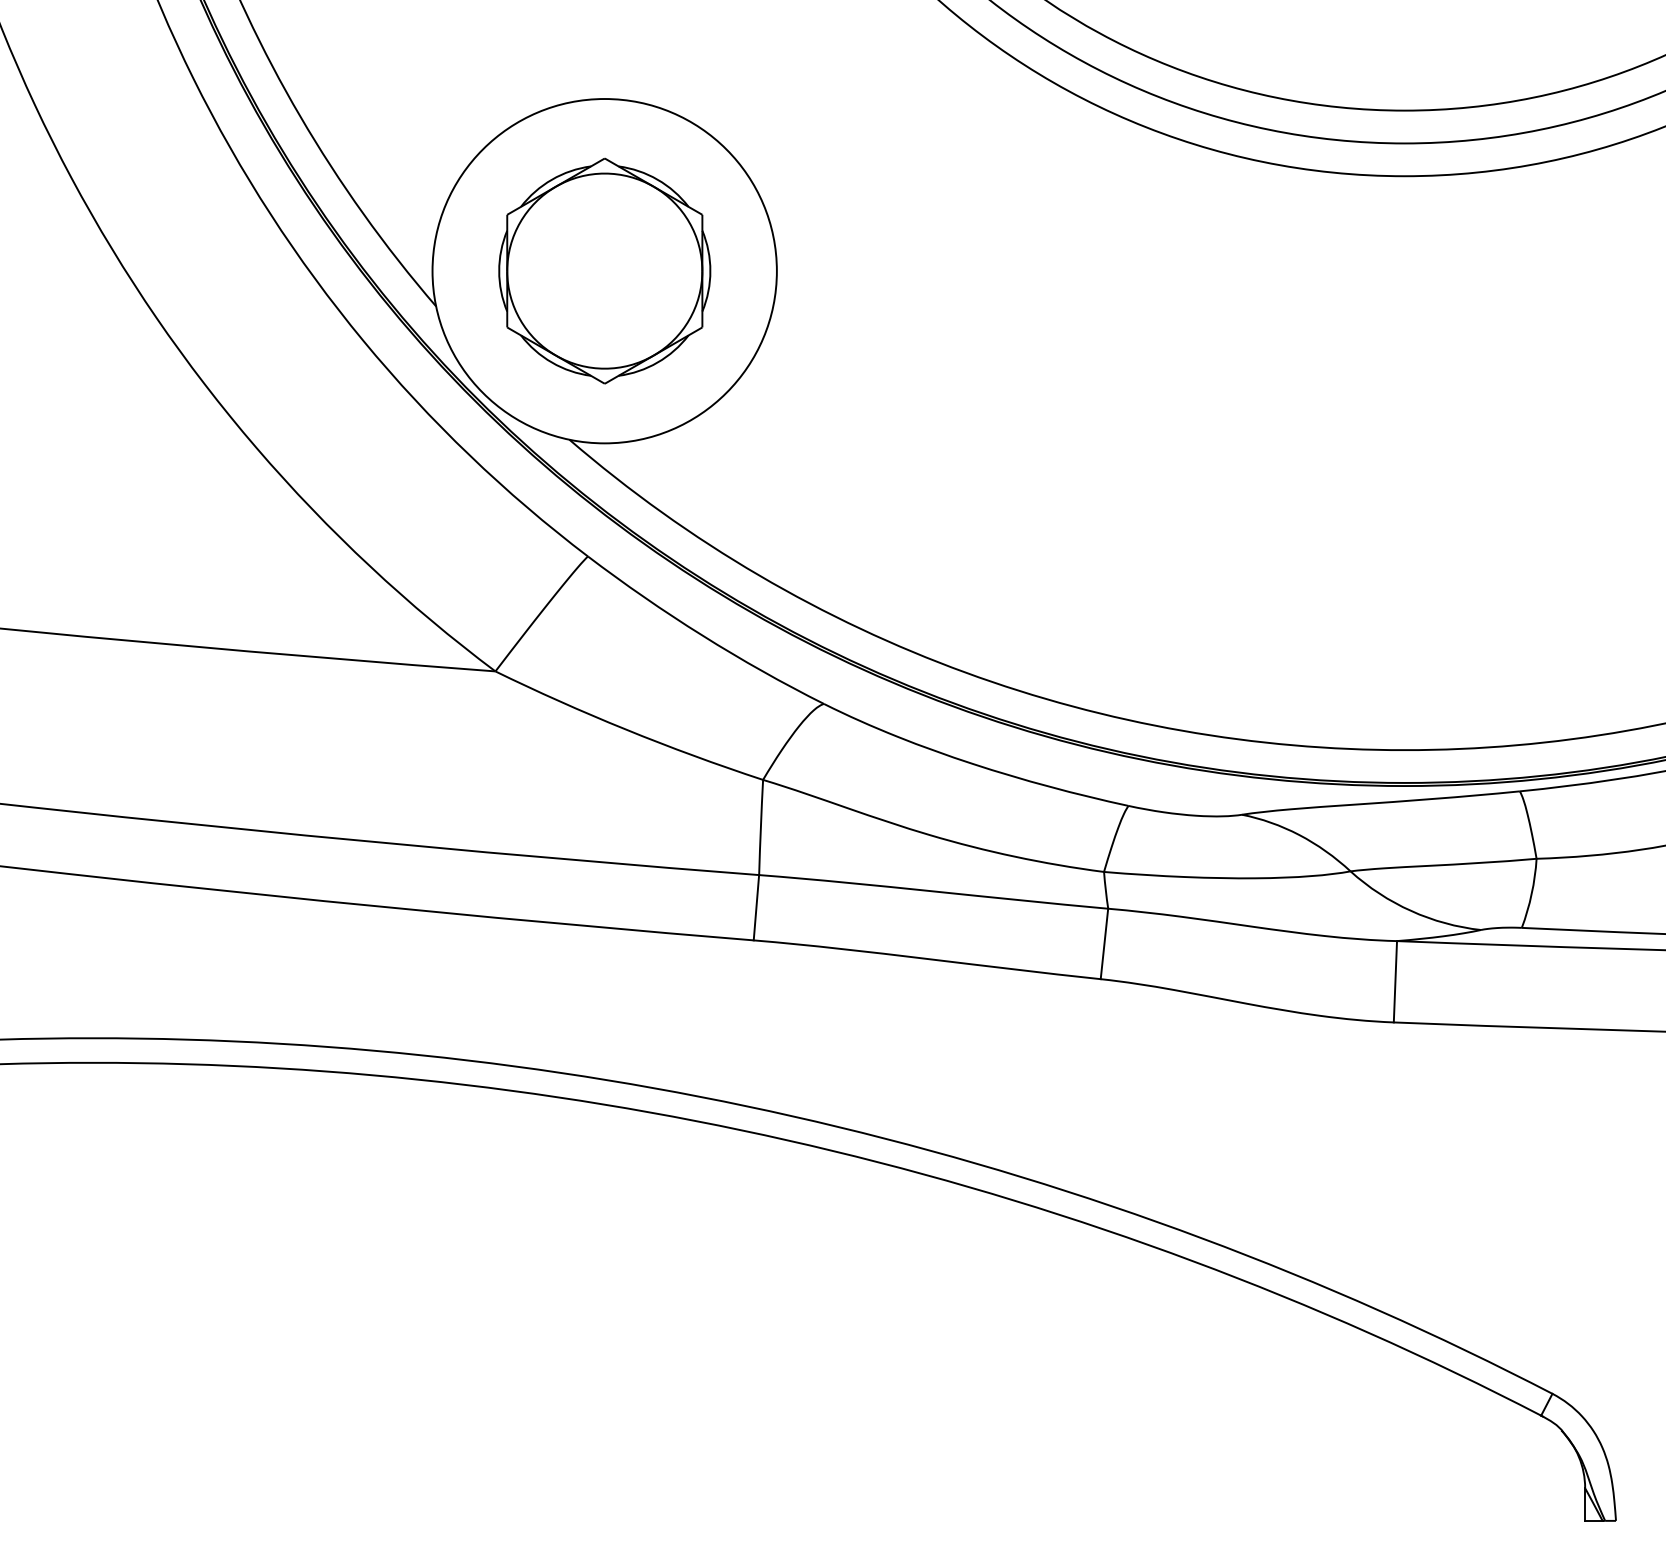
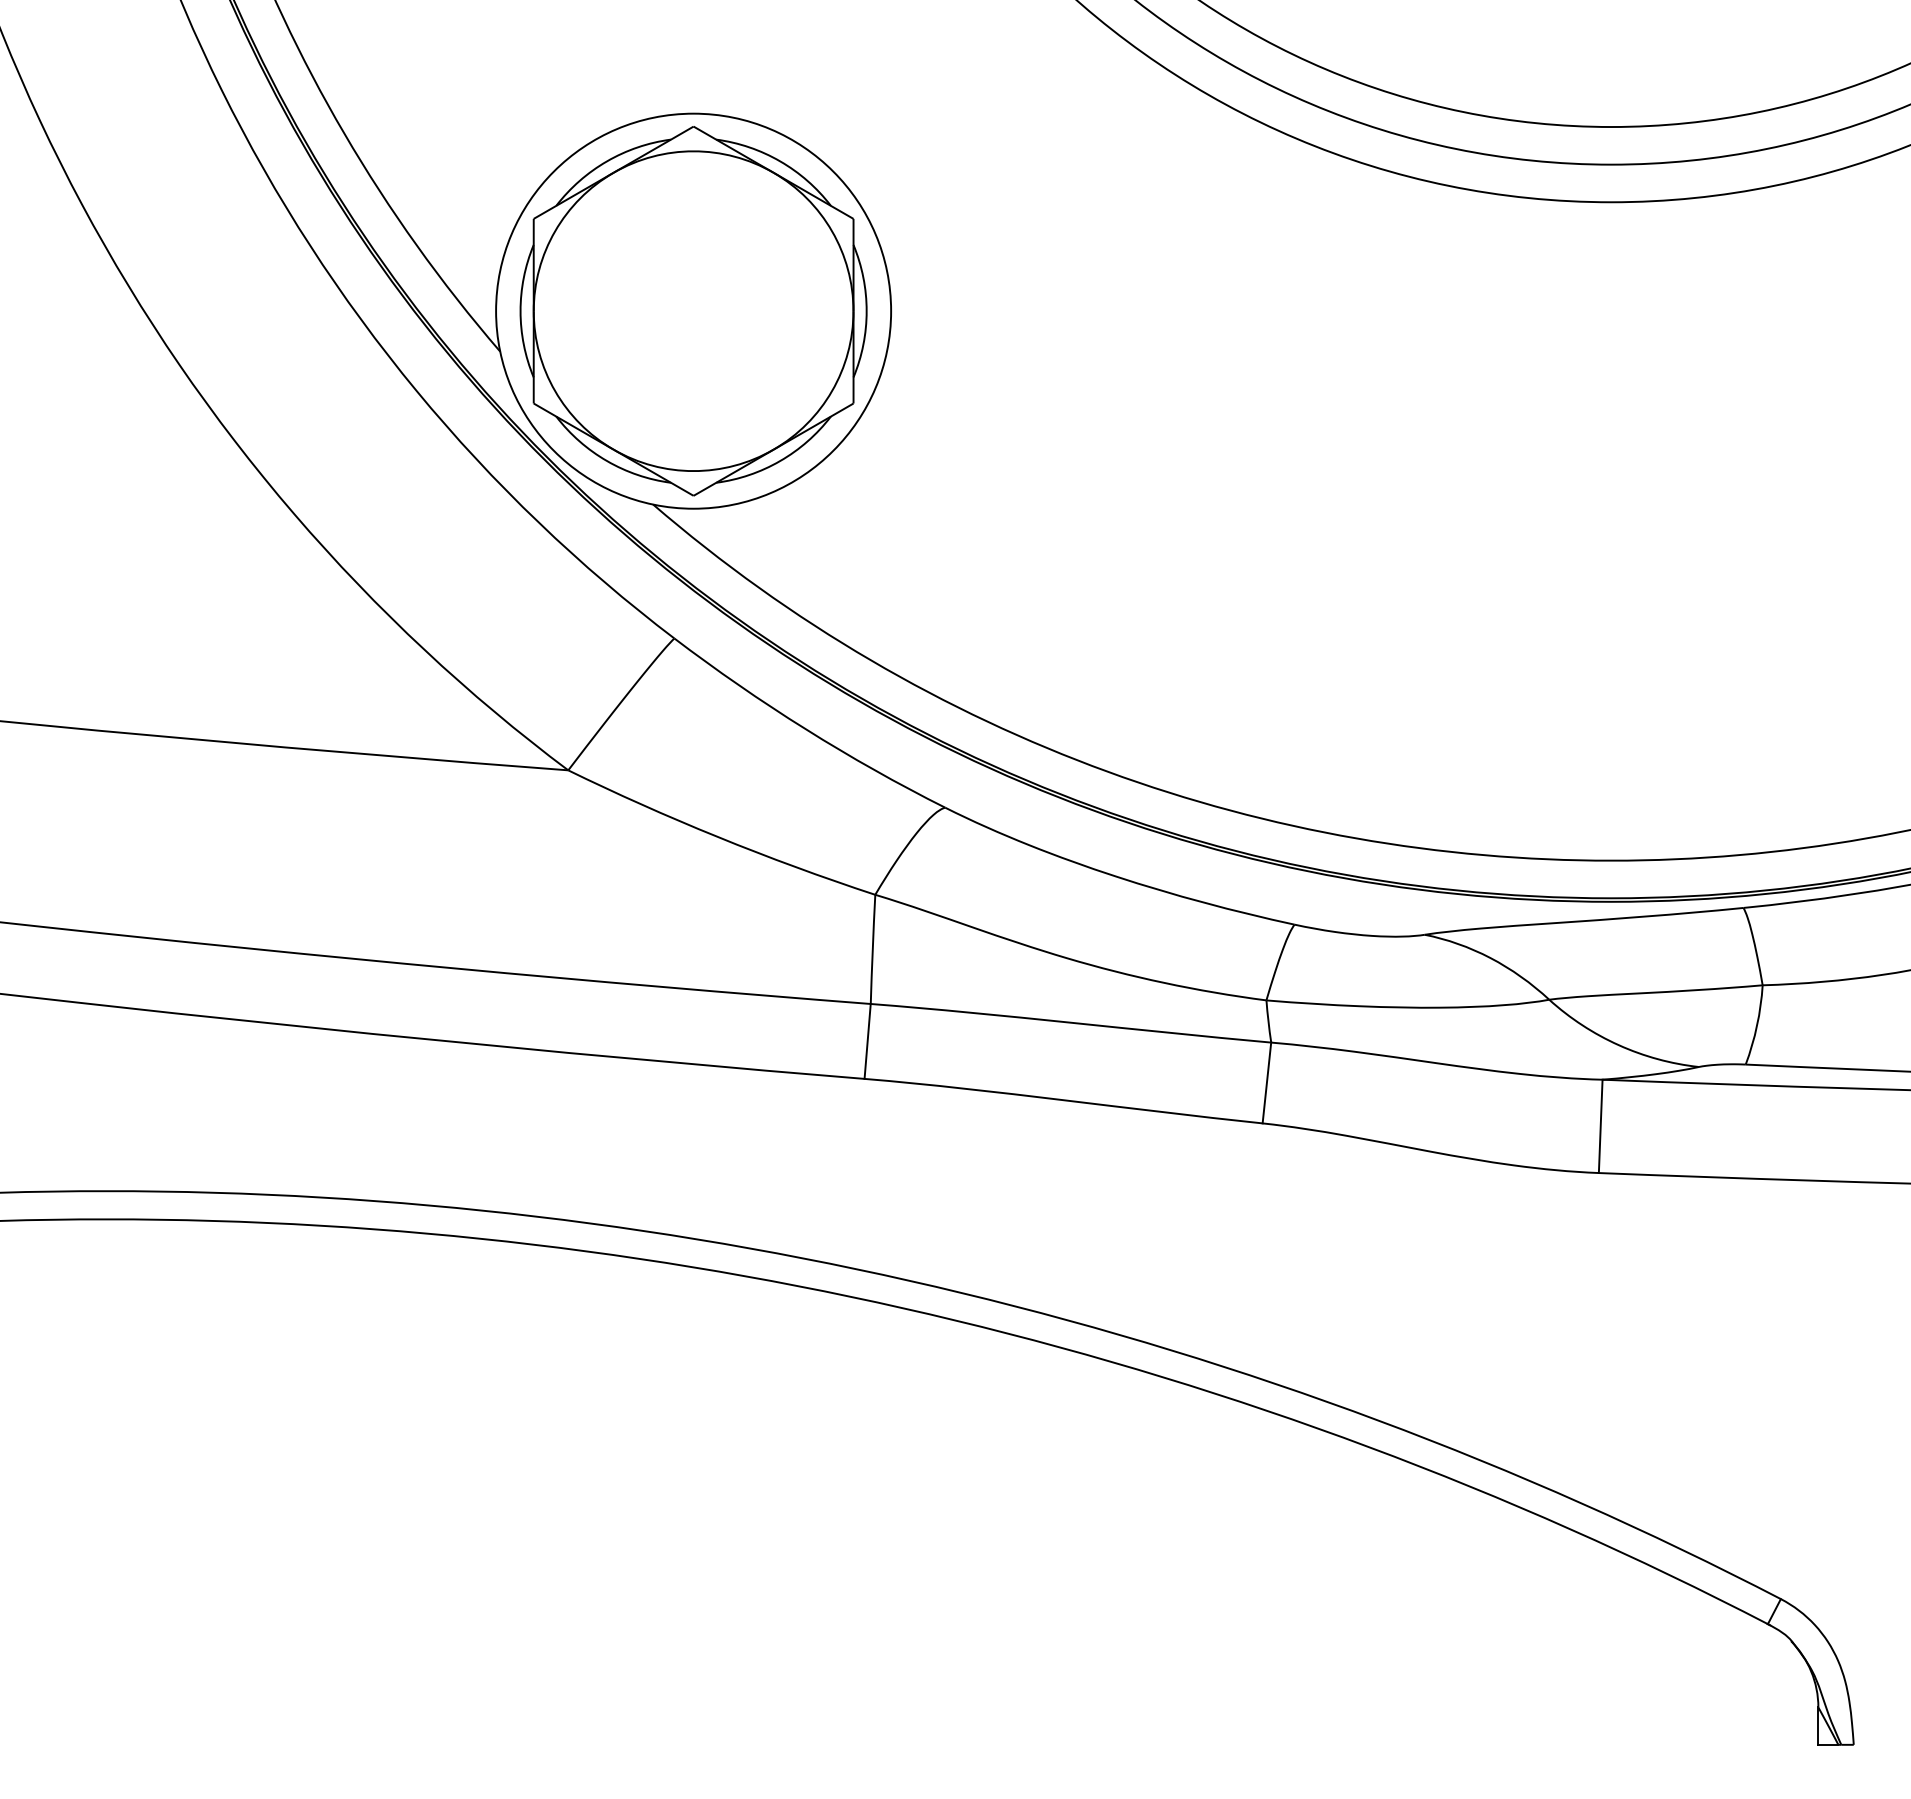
part: (604, 270) -> (693, 310), size x1.43

